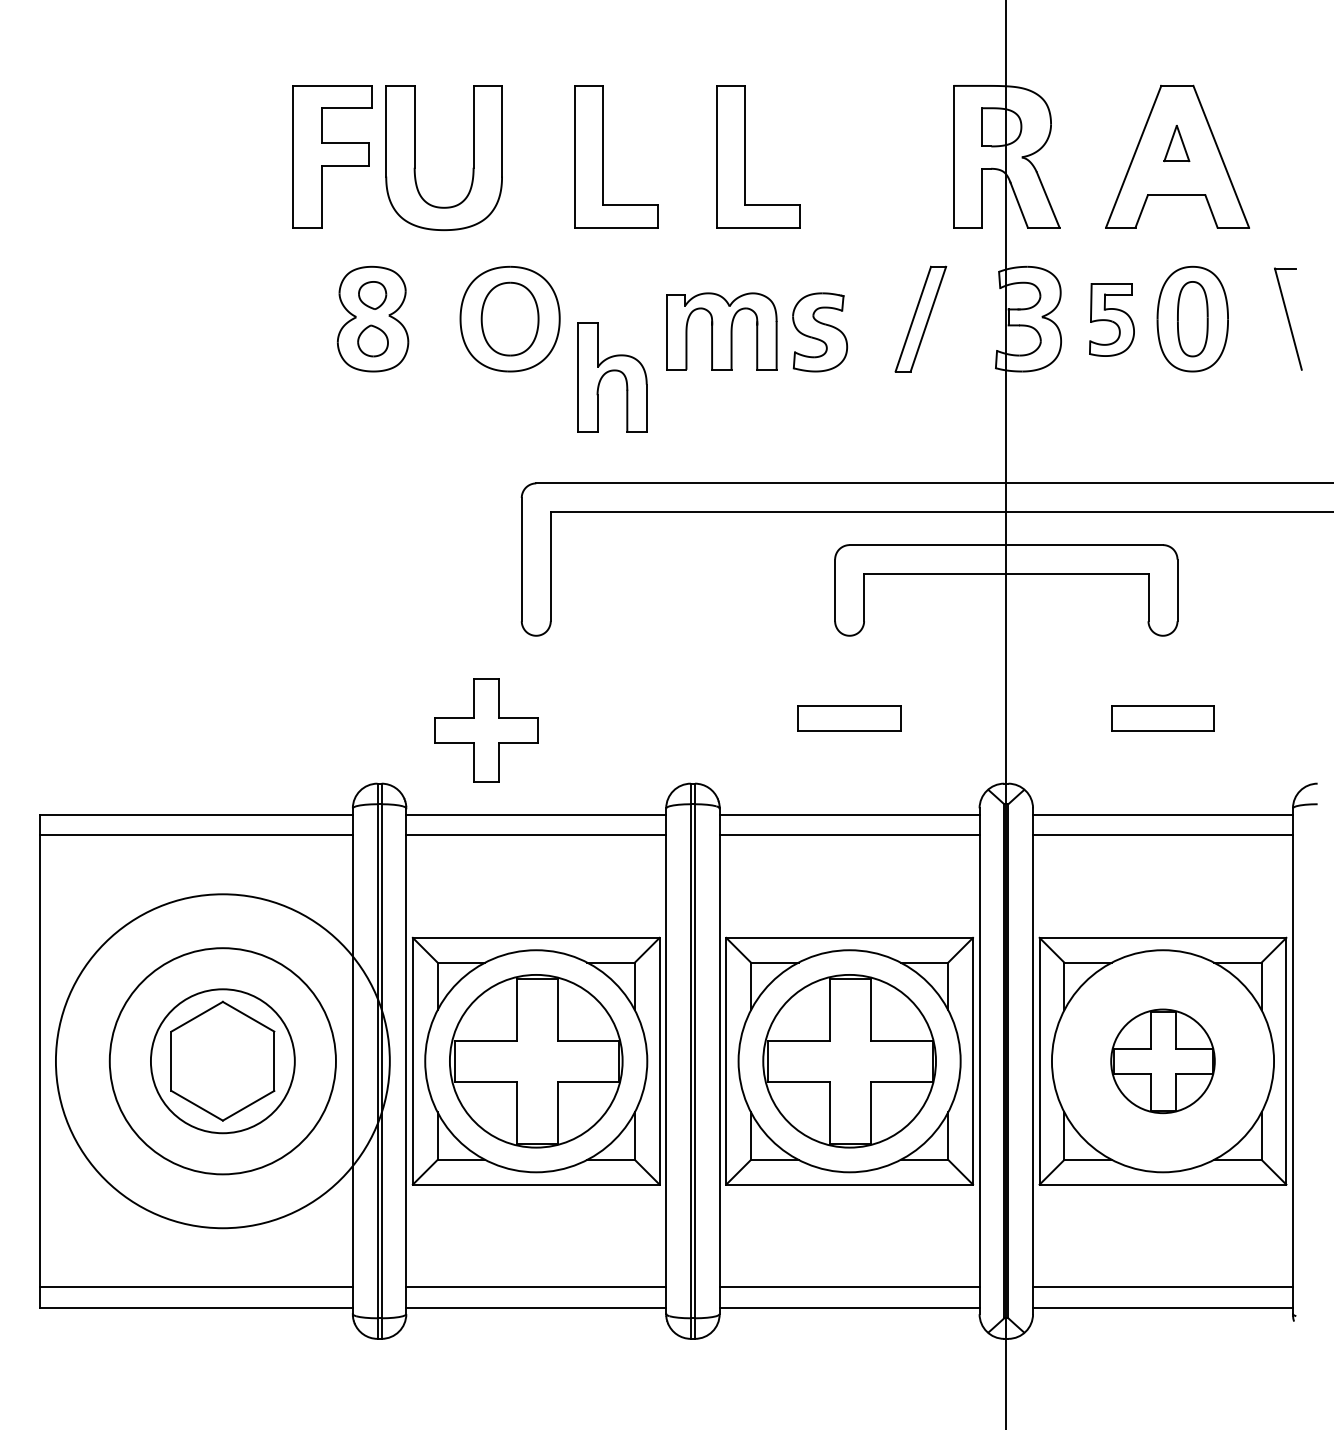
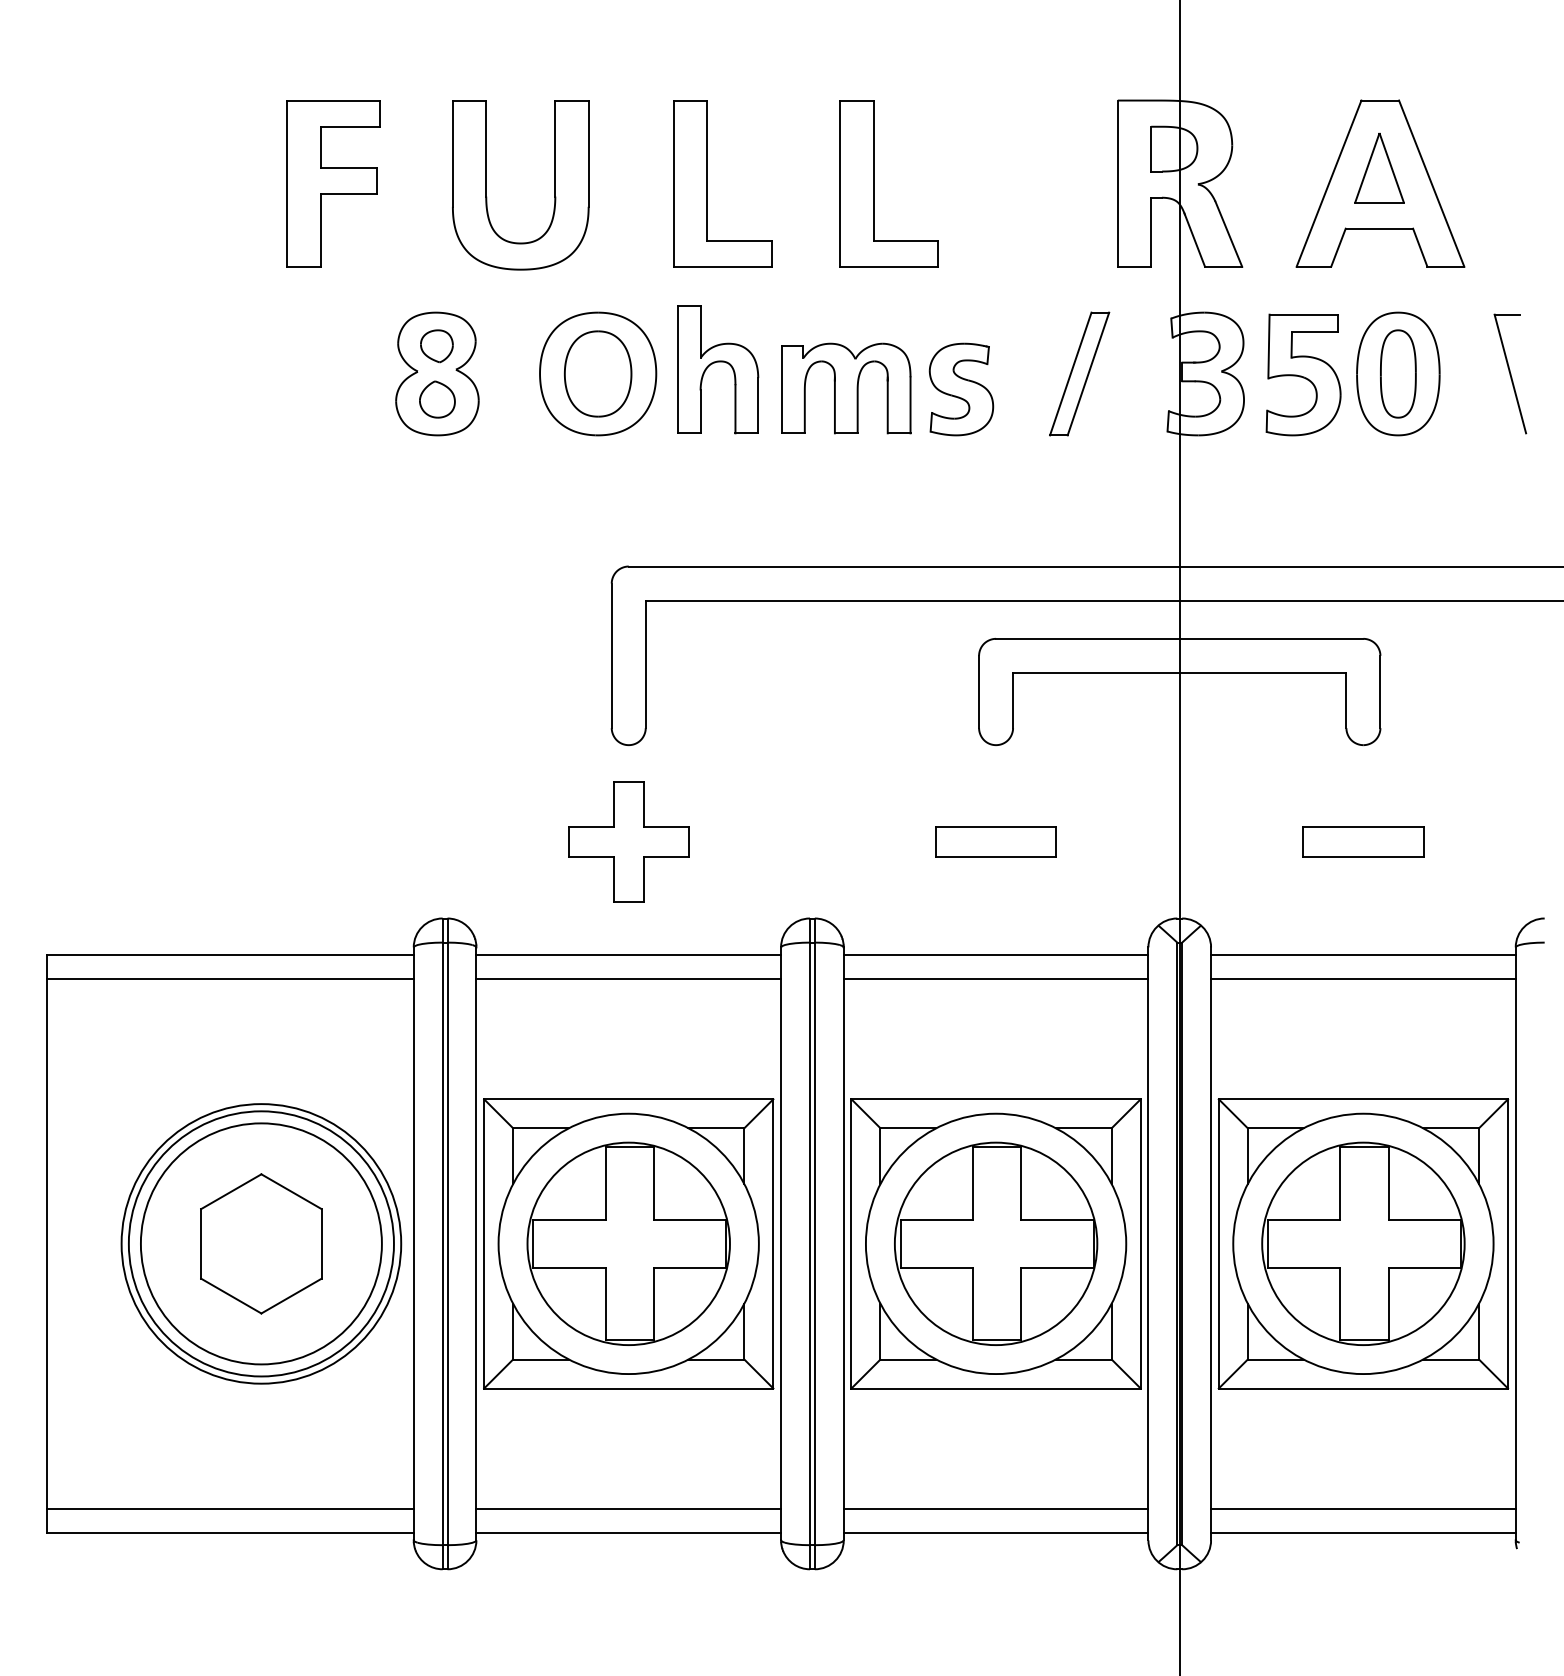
part: (1176, 143) -> (1379, 168), size x1.67
part: (332, 156) -> (333, 183), moved
part: (1111, 319) -> (1303, 374), size x1.43
part: (612, 377) -> (718, 369), moved
part: (486, 730) -> (629, 842), moved
circle: (222, 1061) -> (260, 1244), size x0.71
circle: (222, 1061) -> (260, 1244), size x1.43
part: (1162, 1061) -> (1362, 1244), size x1.67

